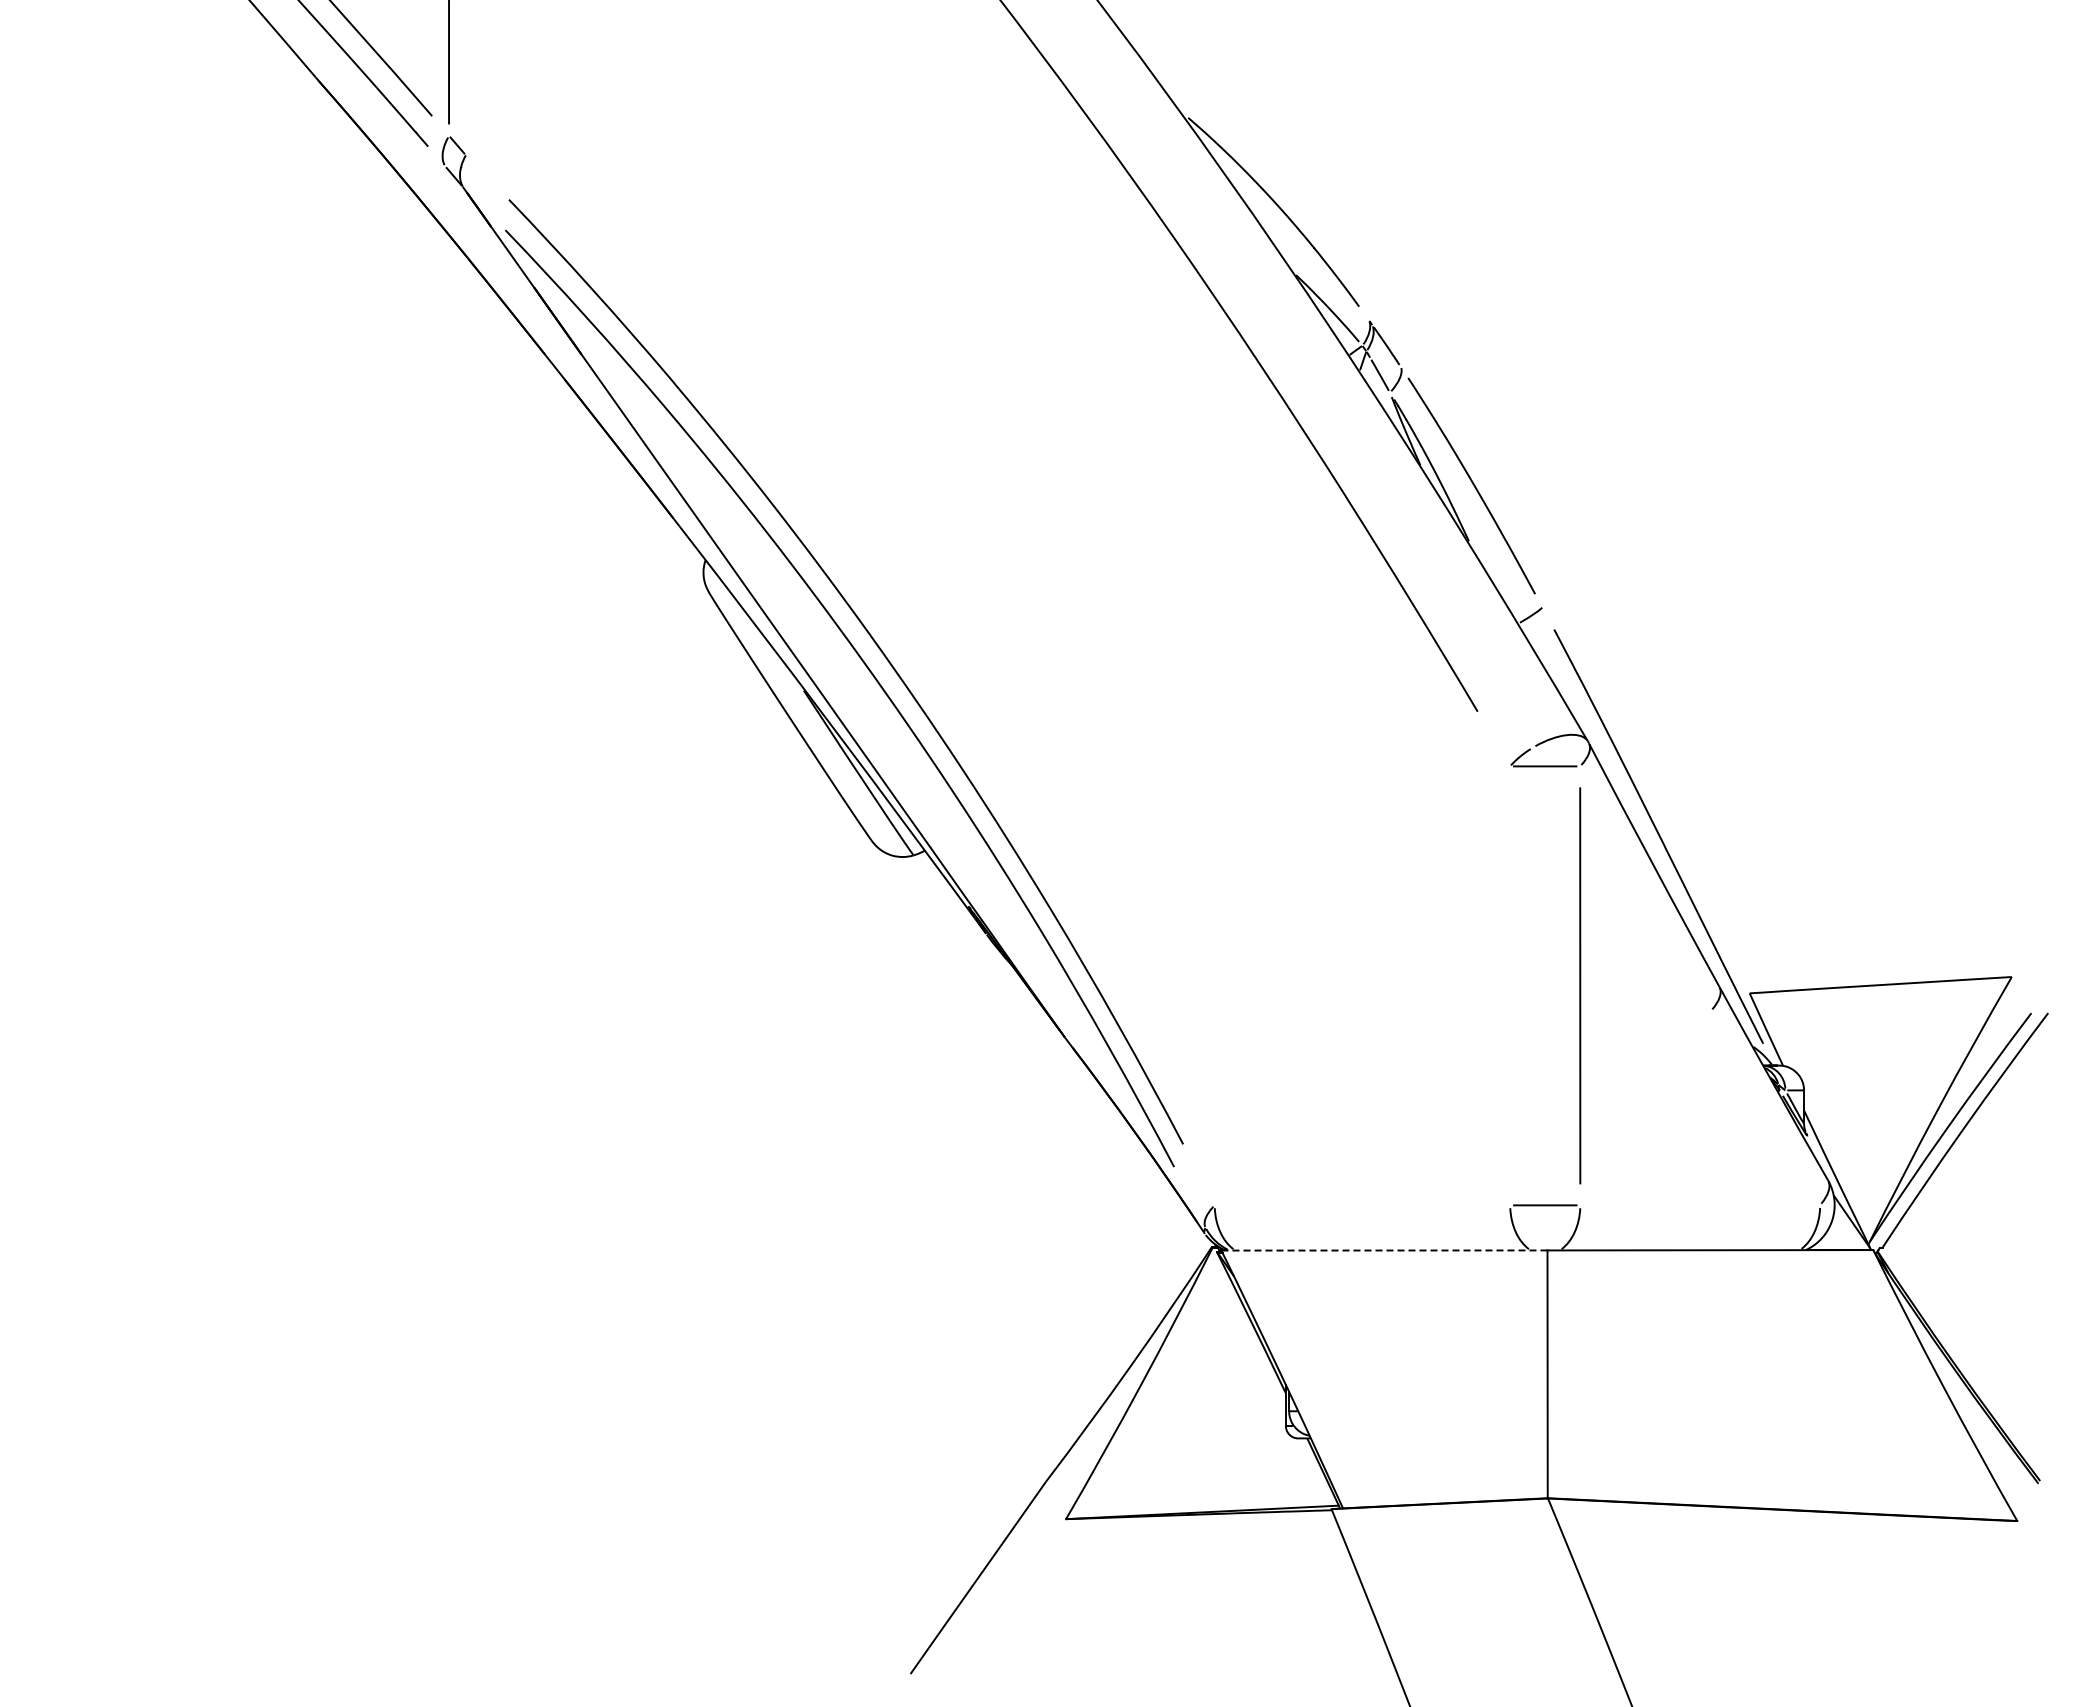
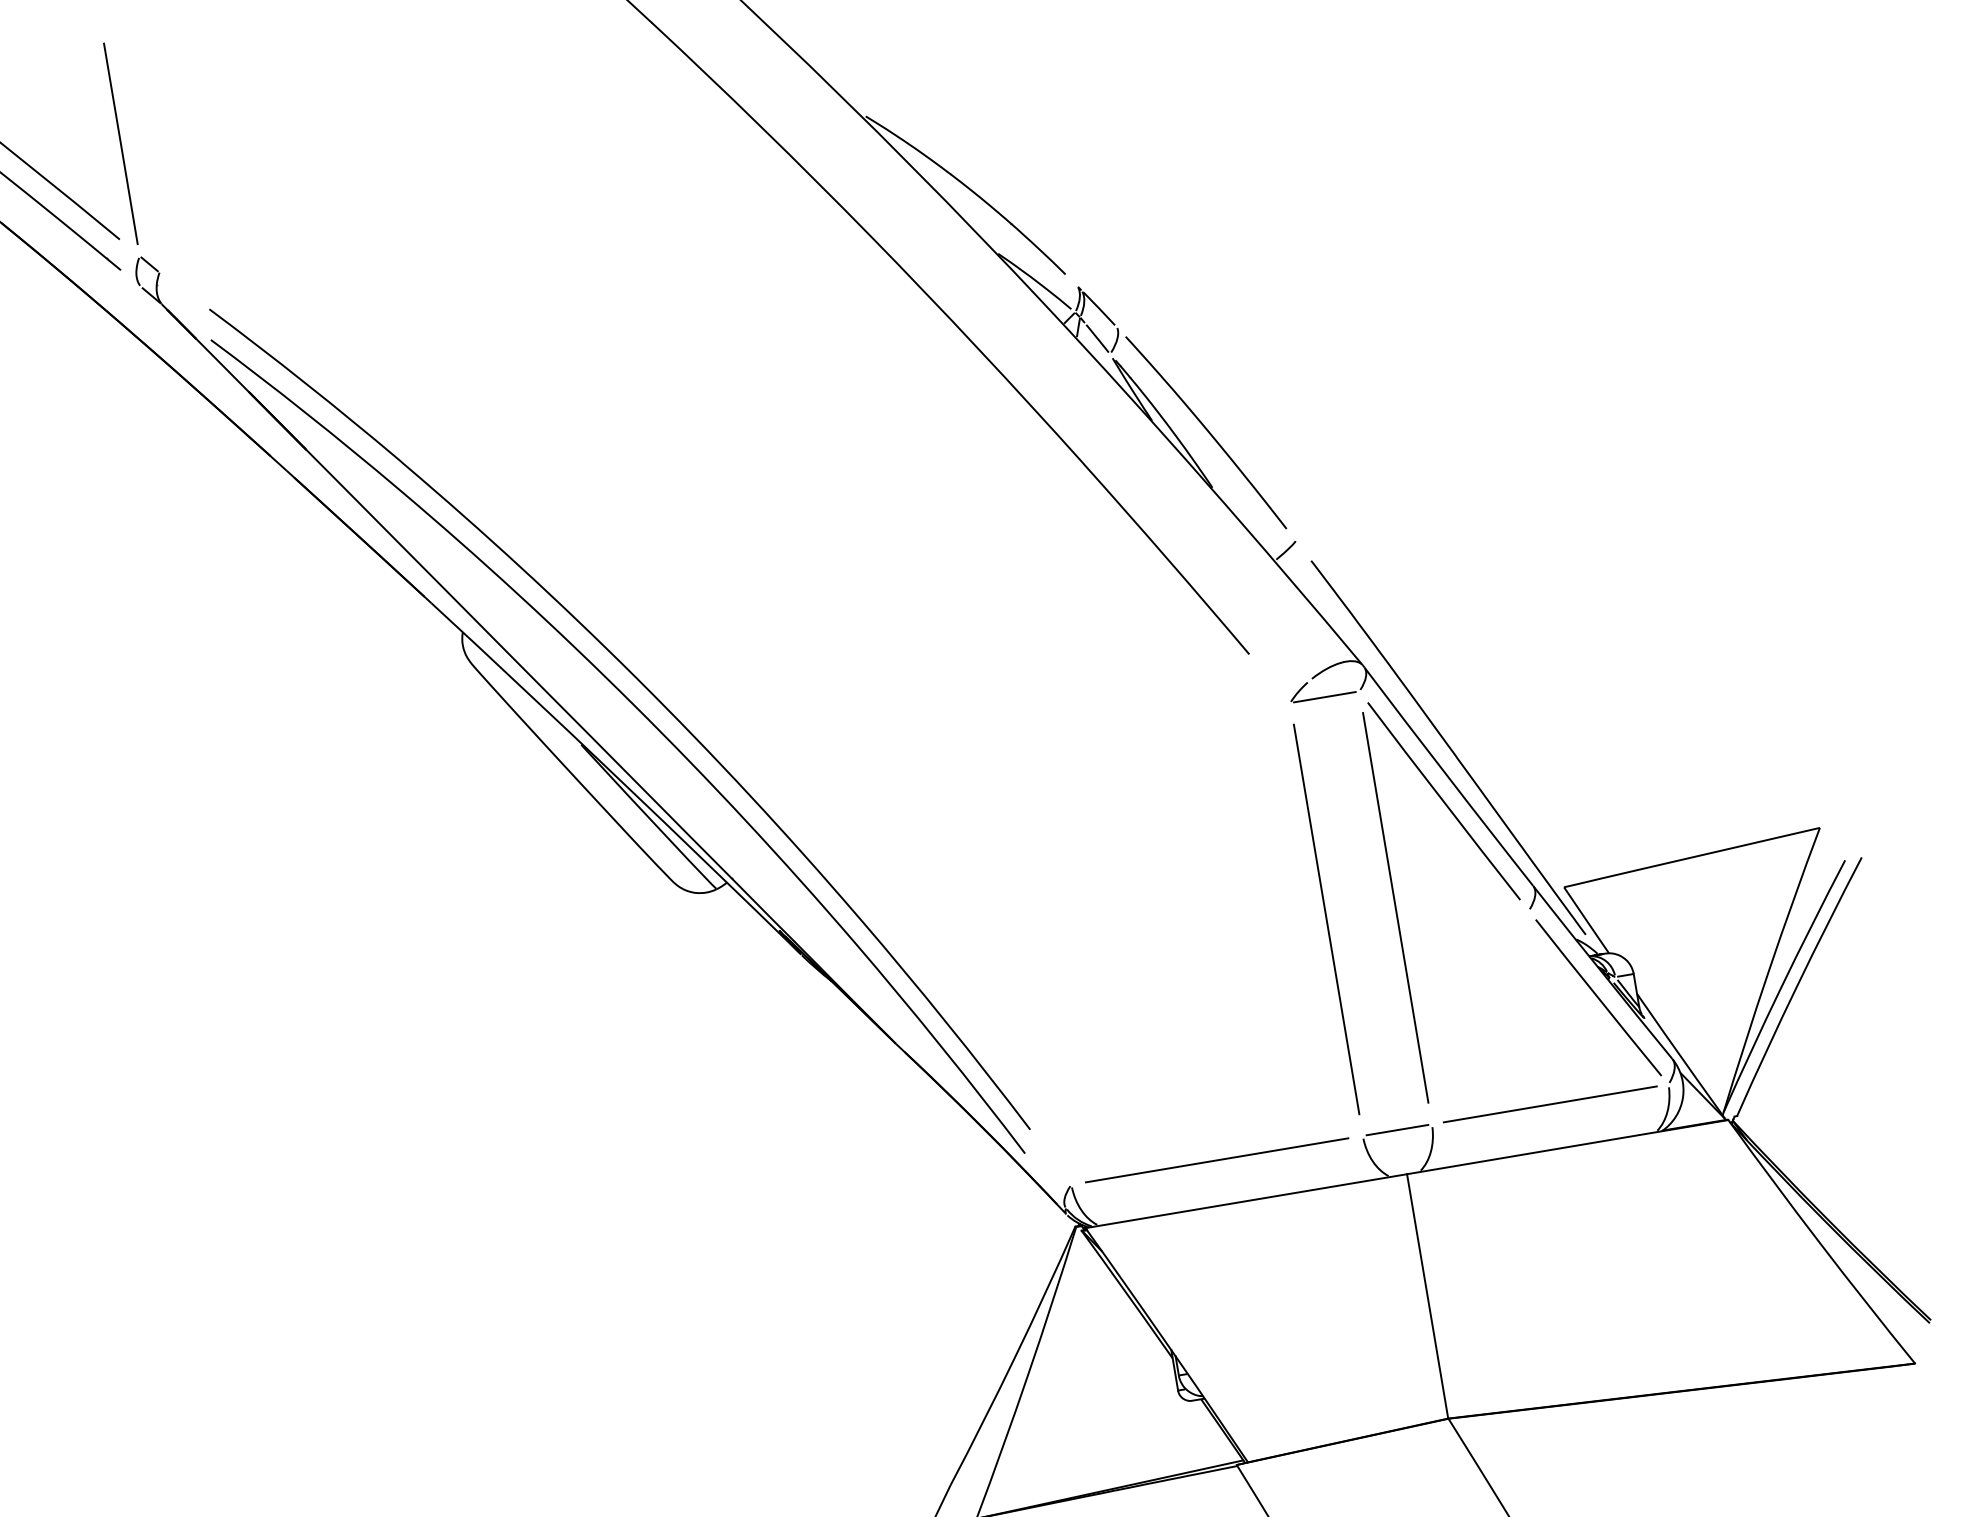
line: (1645, 888) -> (1443, 801), added
line: (1510, 985) -> (1326, 919), added
line: (1765, 1107) -> (1598, 997), added
line: (1362, 1205) -> (1217, 1160), added
line: (1700, 1205) -> (1550, 1104), added
line: (1383, 1250) -> (1245, 1201), dashed -> solid

